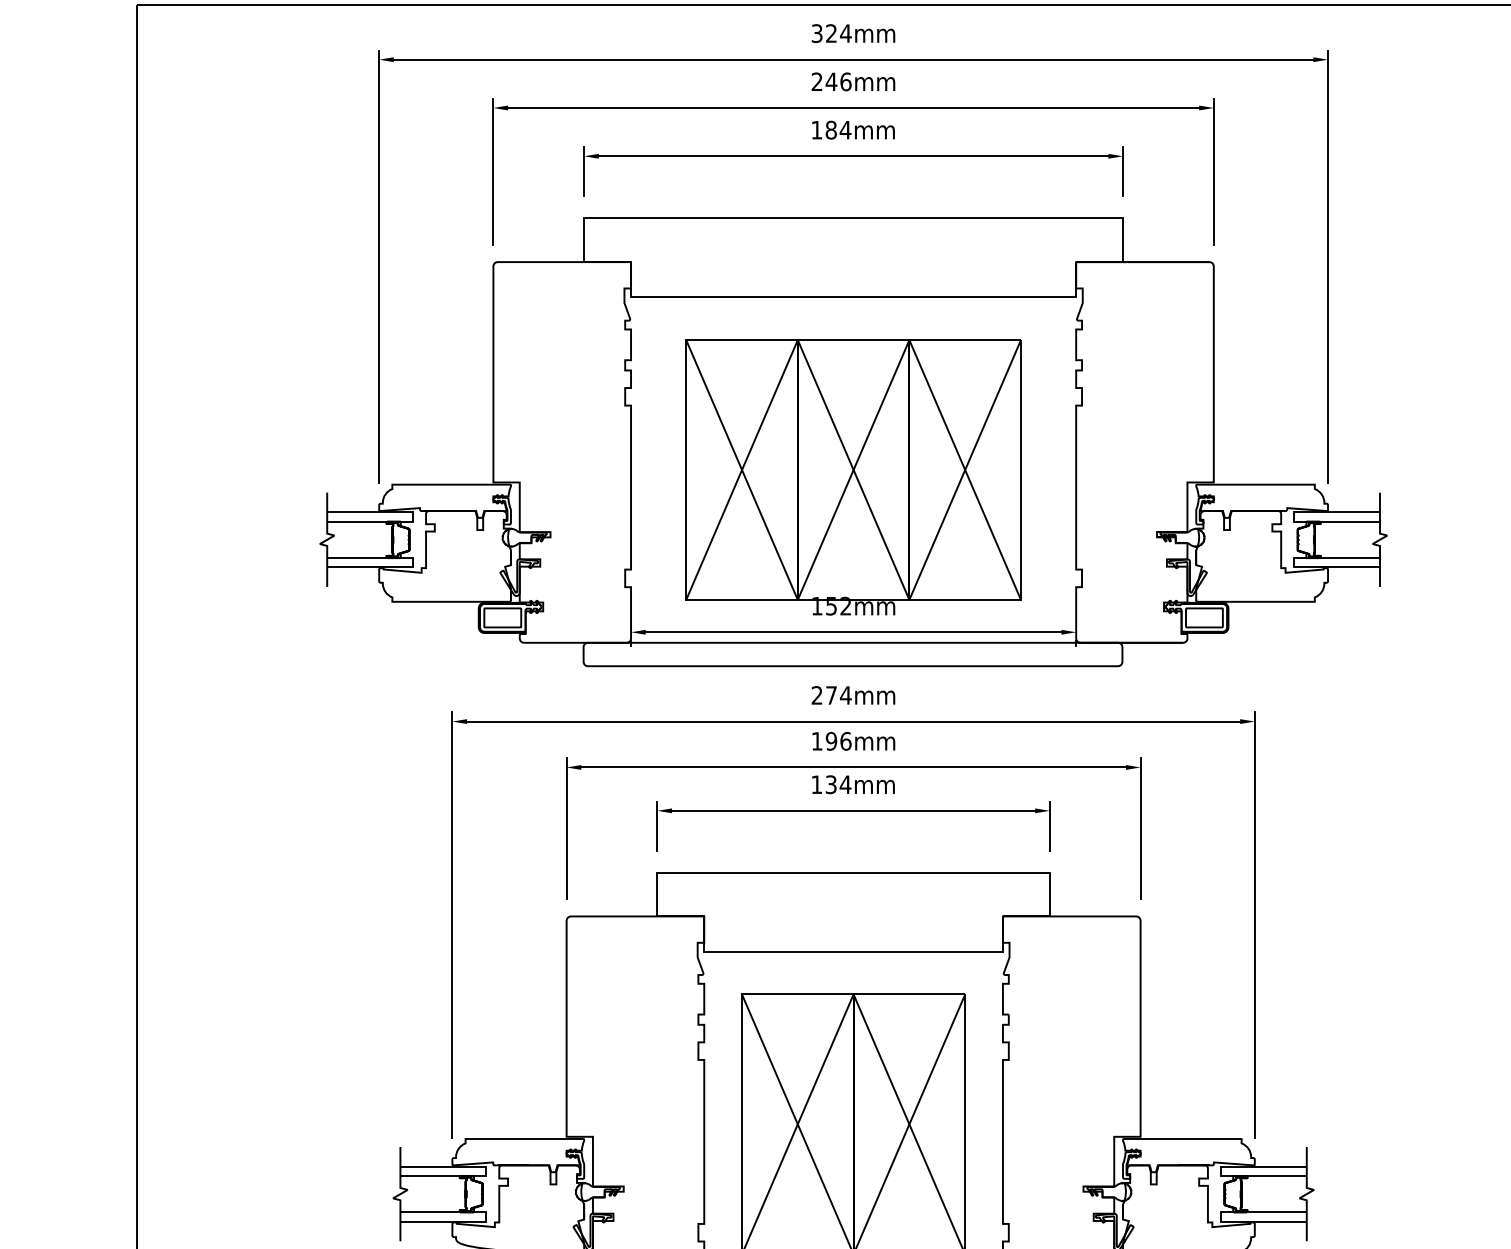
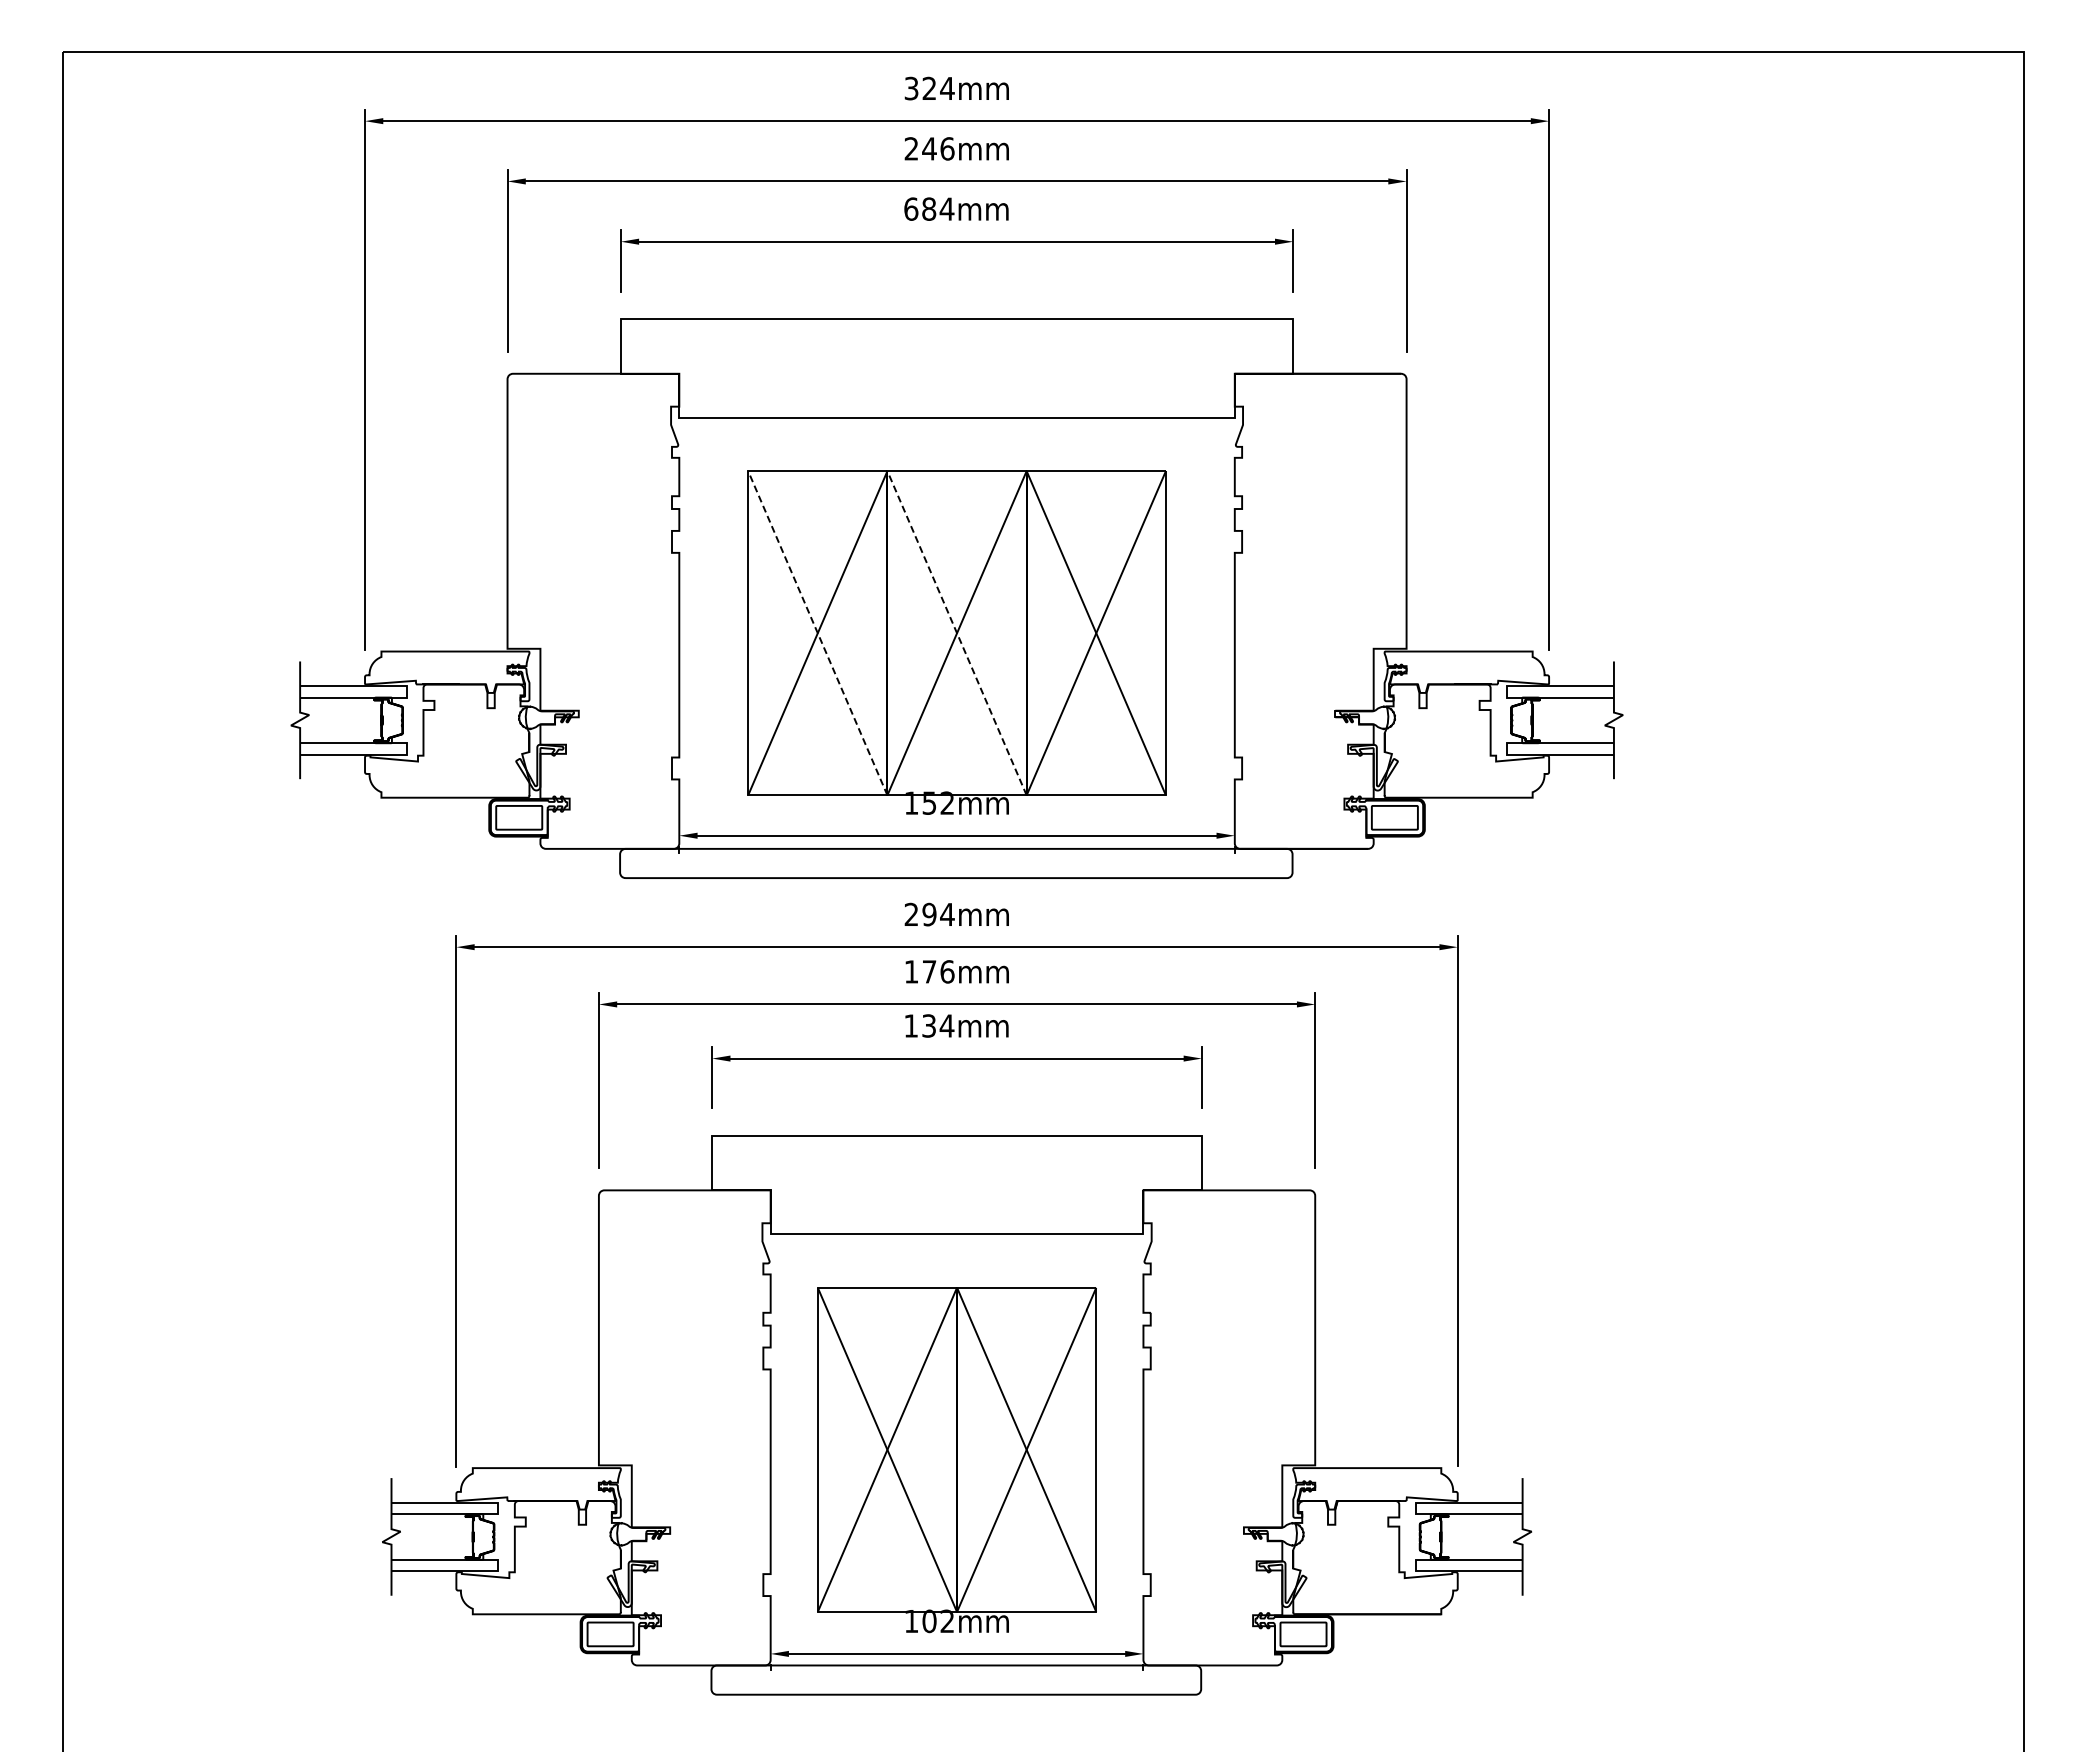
text: (817, 129) -> (911, 208), 184mm -> 684mm
line: (741, 469) -> (817, 632), solid -> dashed
line: (853, 469) -> (956, 632), solid -> dashed
text: (831, 695) -> (929, 914), 274mm -> 294mm
text: (831, 741) -> (929, 971), 196mm -> 176mm

